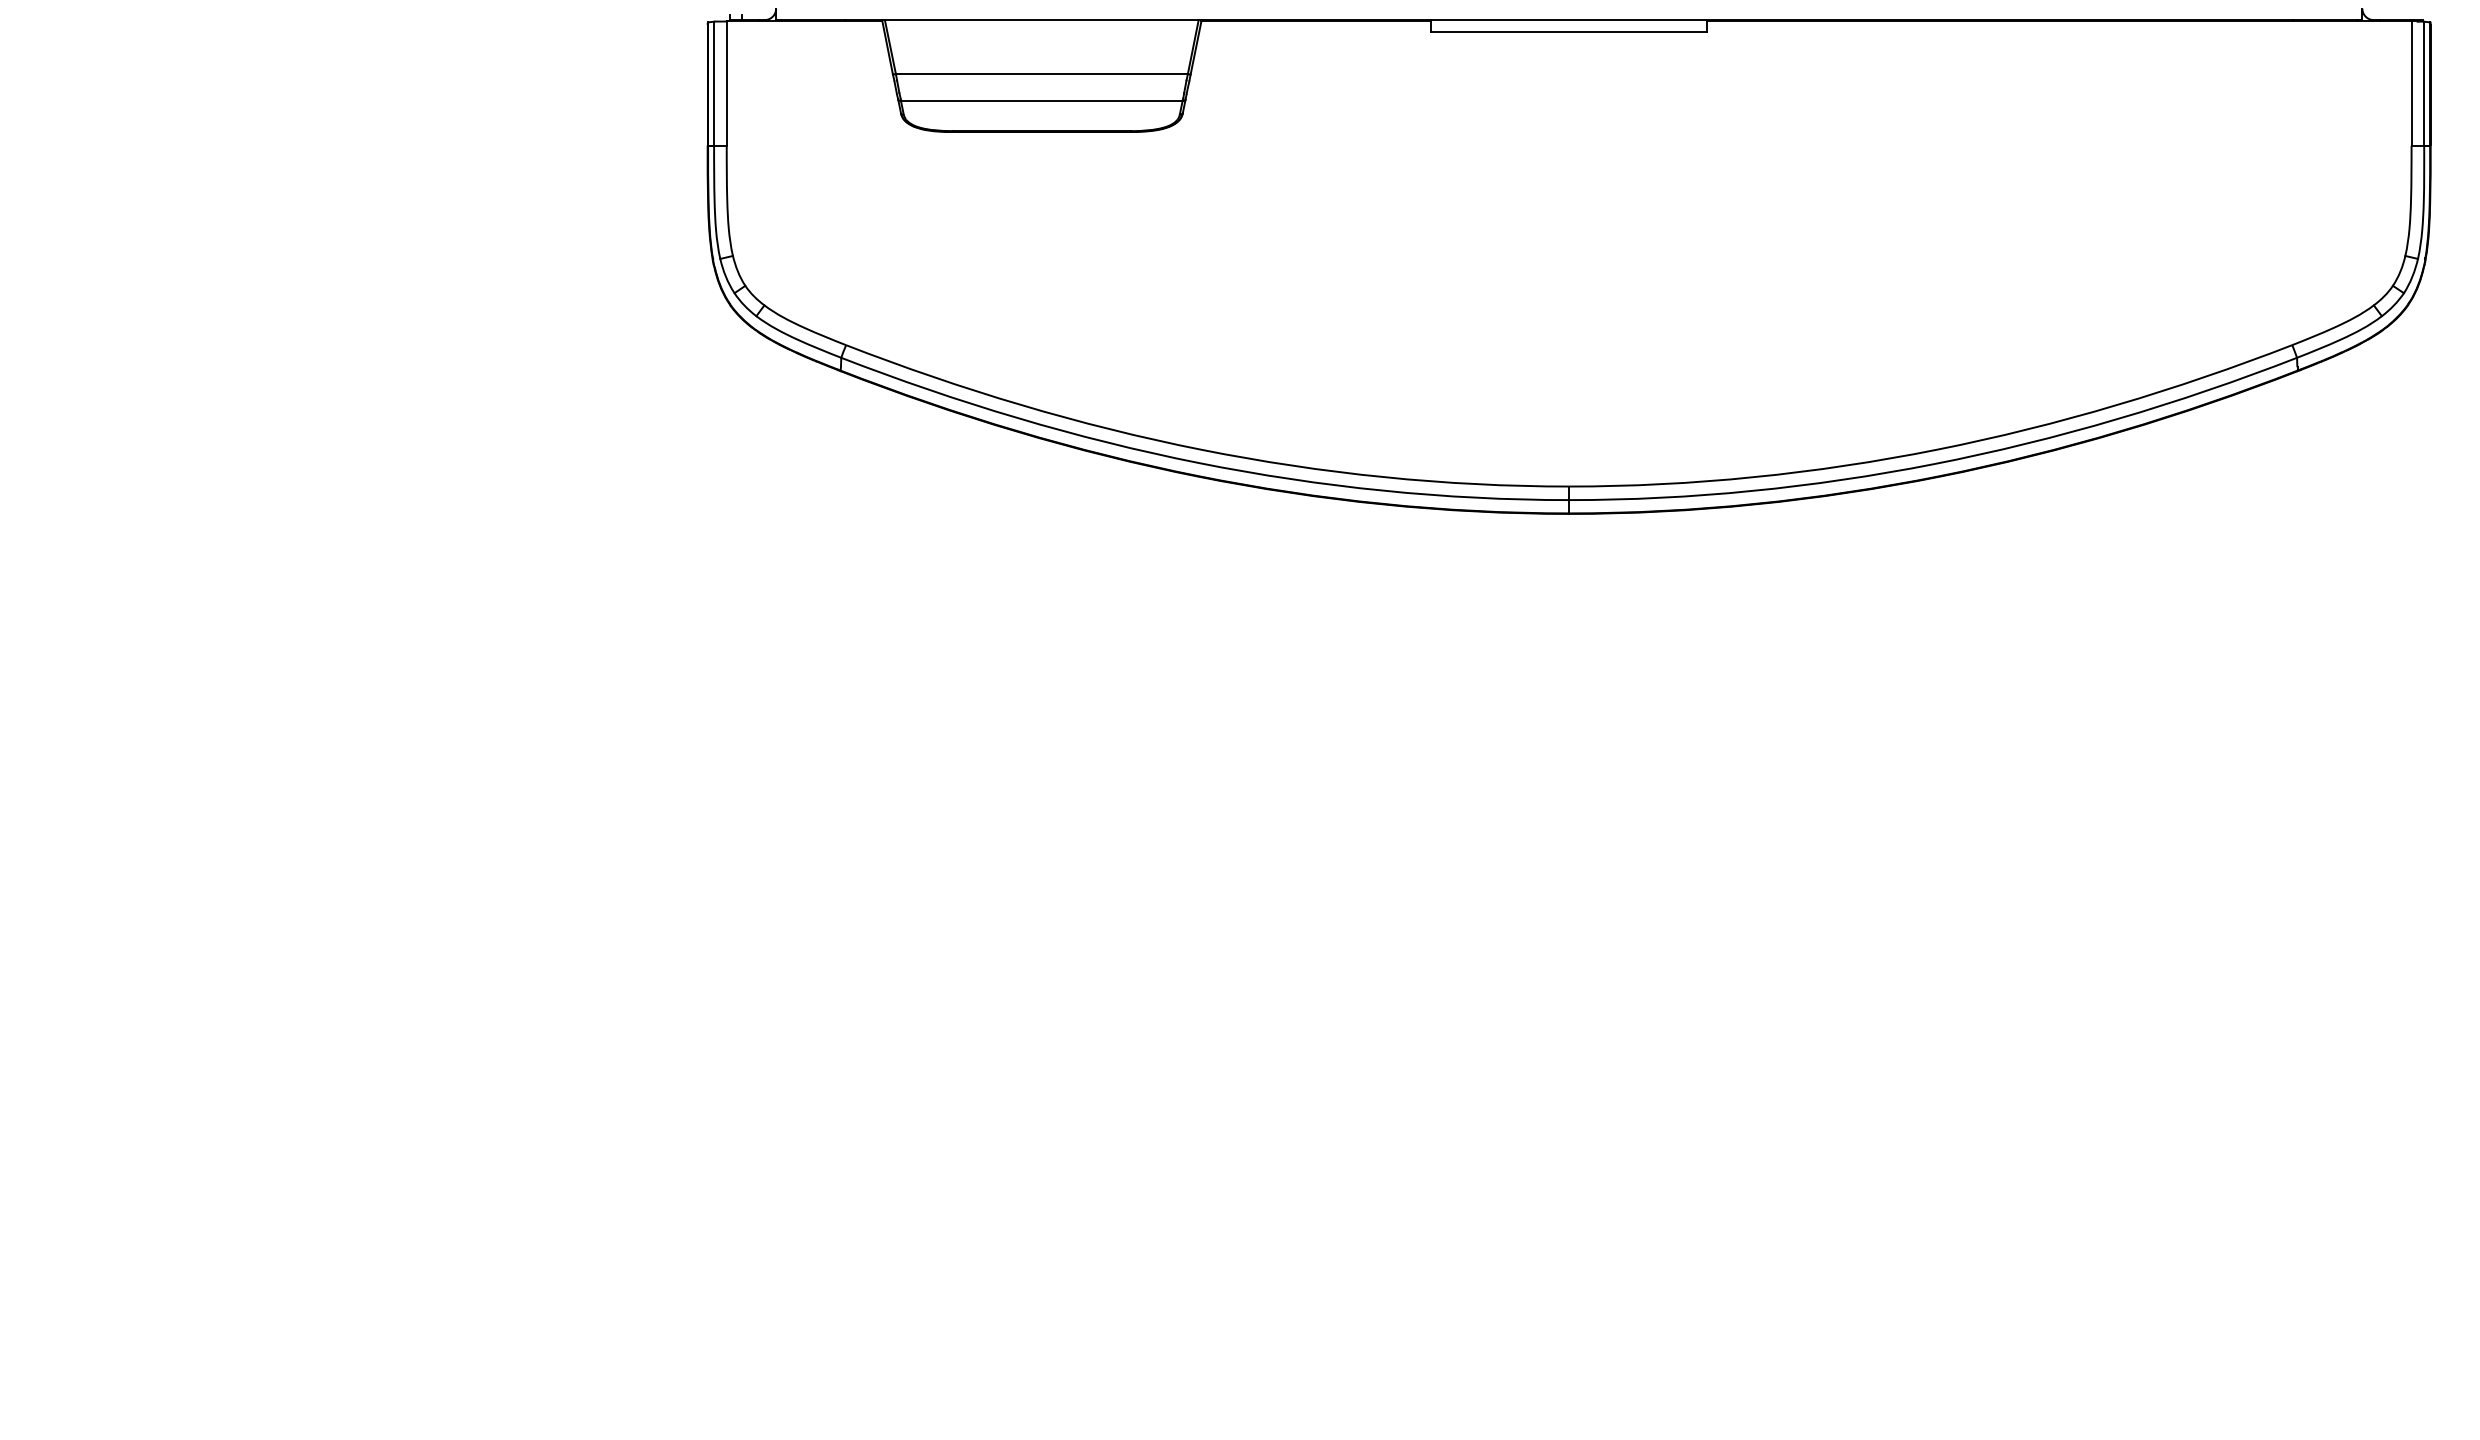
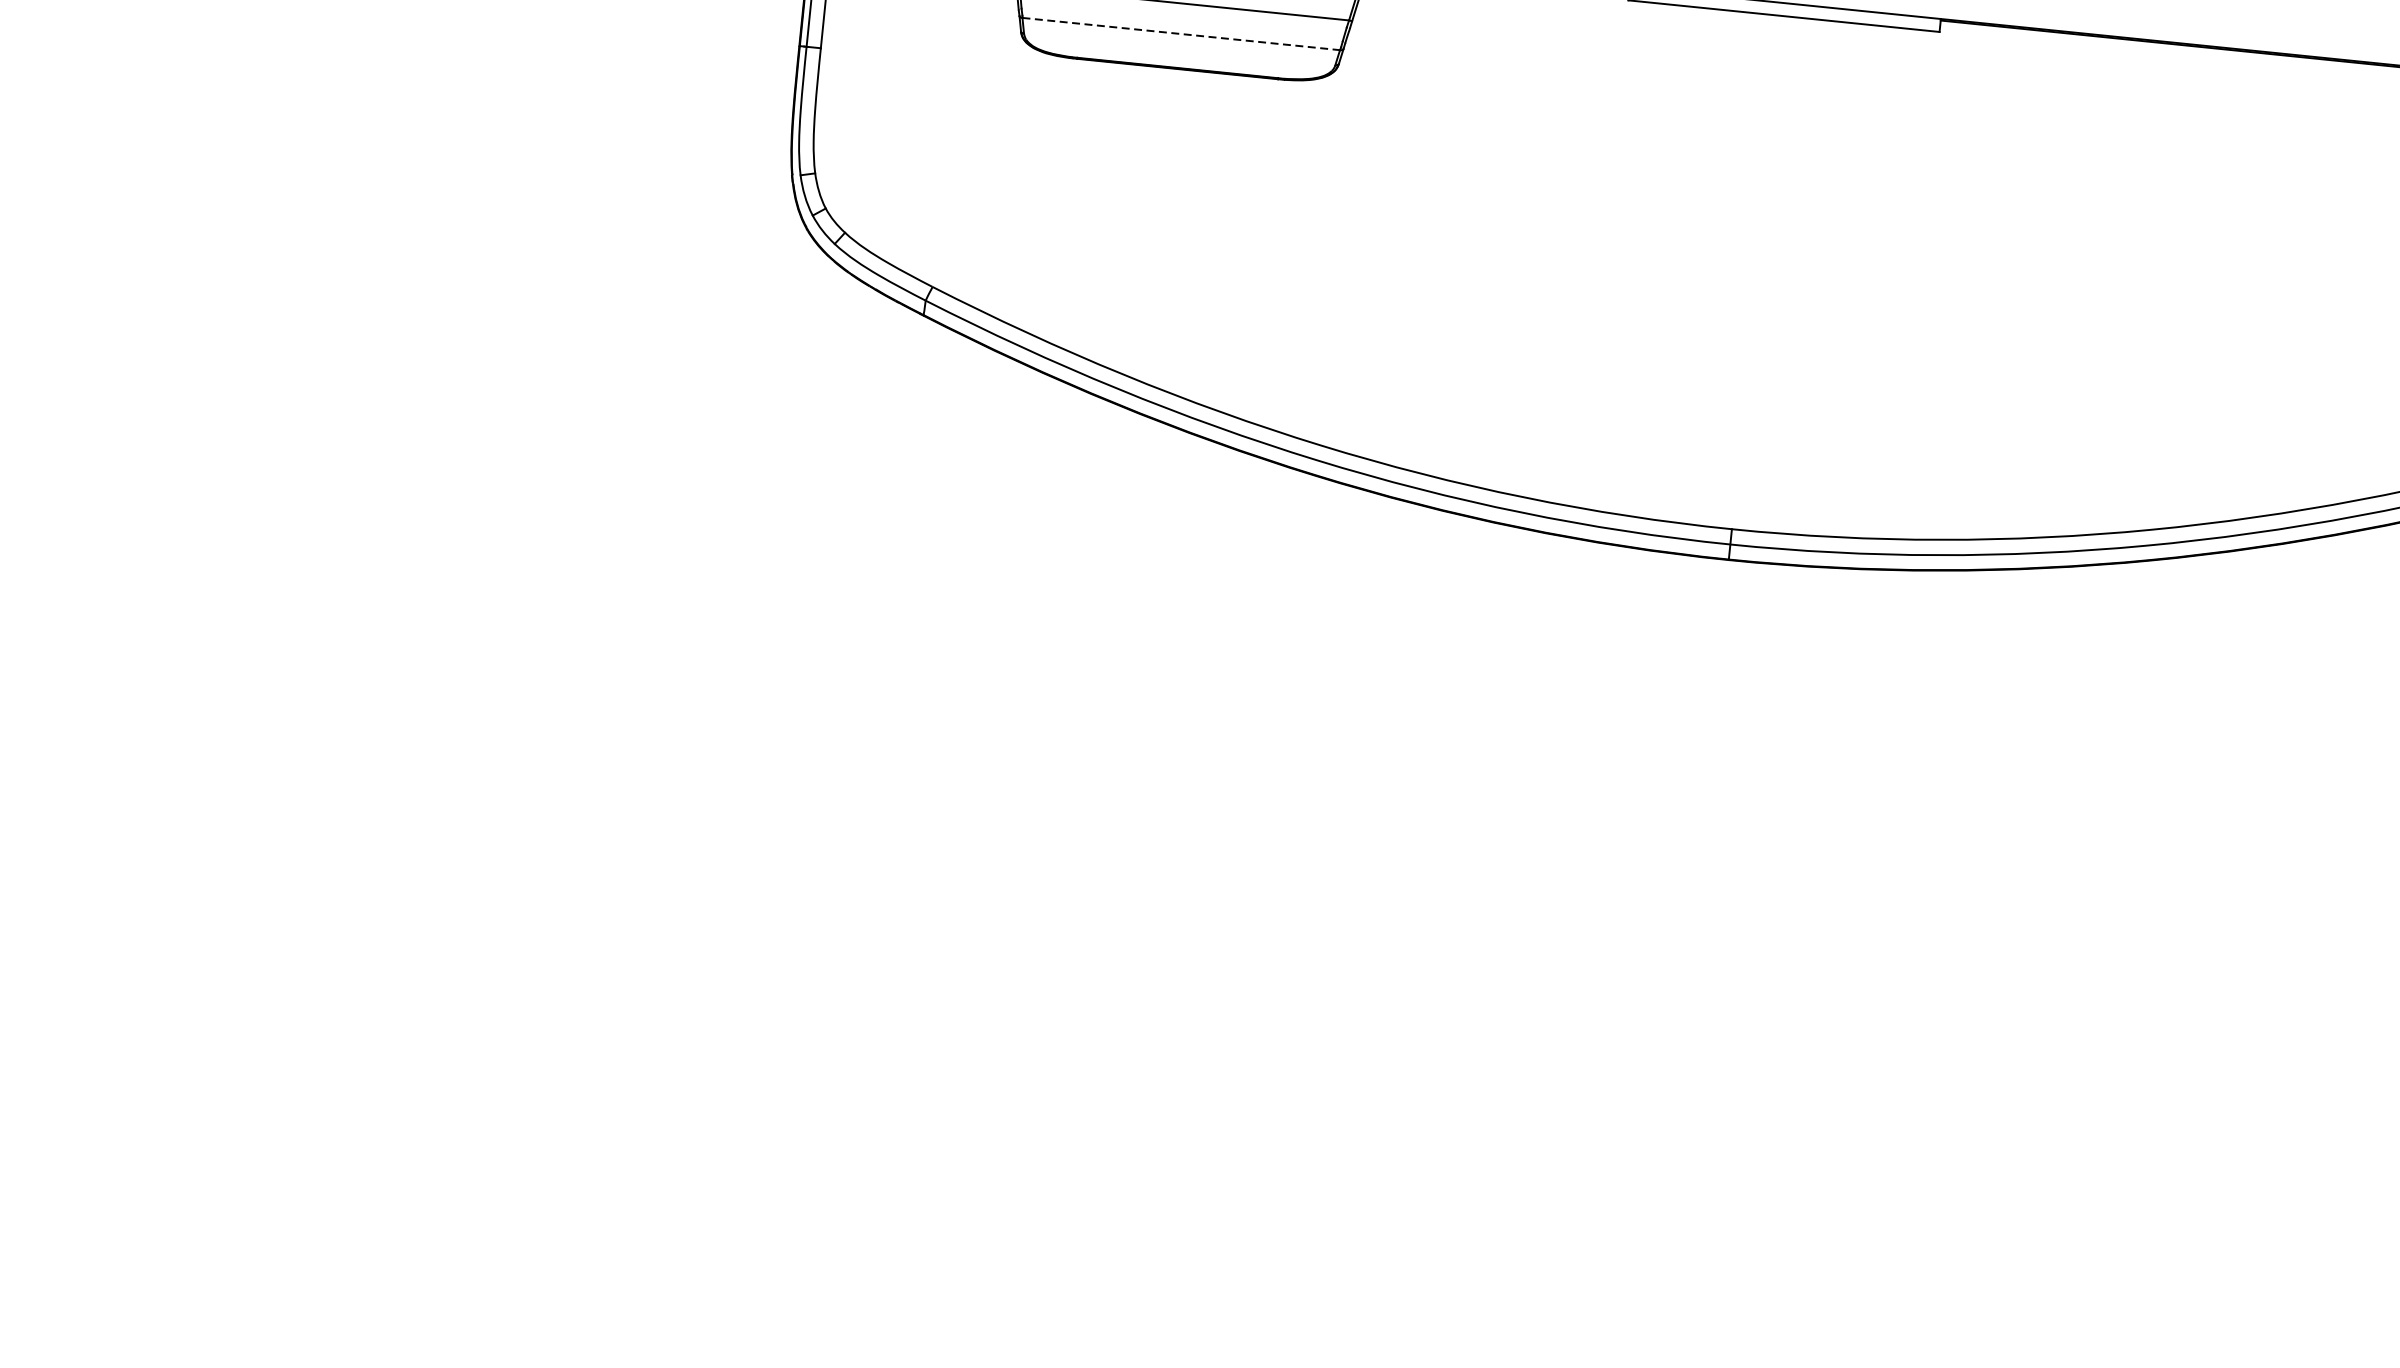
line: (1041, 101) -> (1180, 34), solid -> dashed

